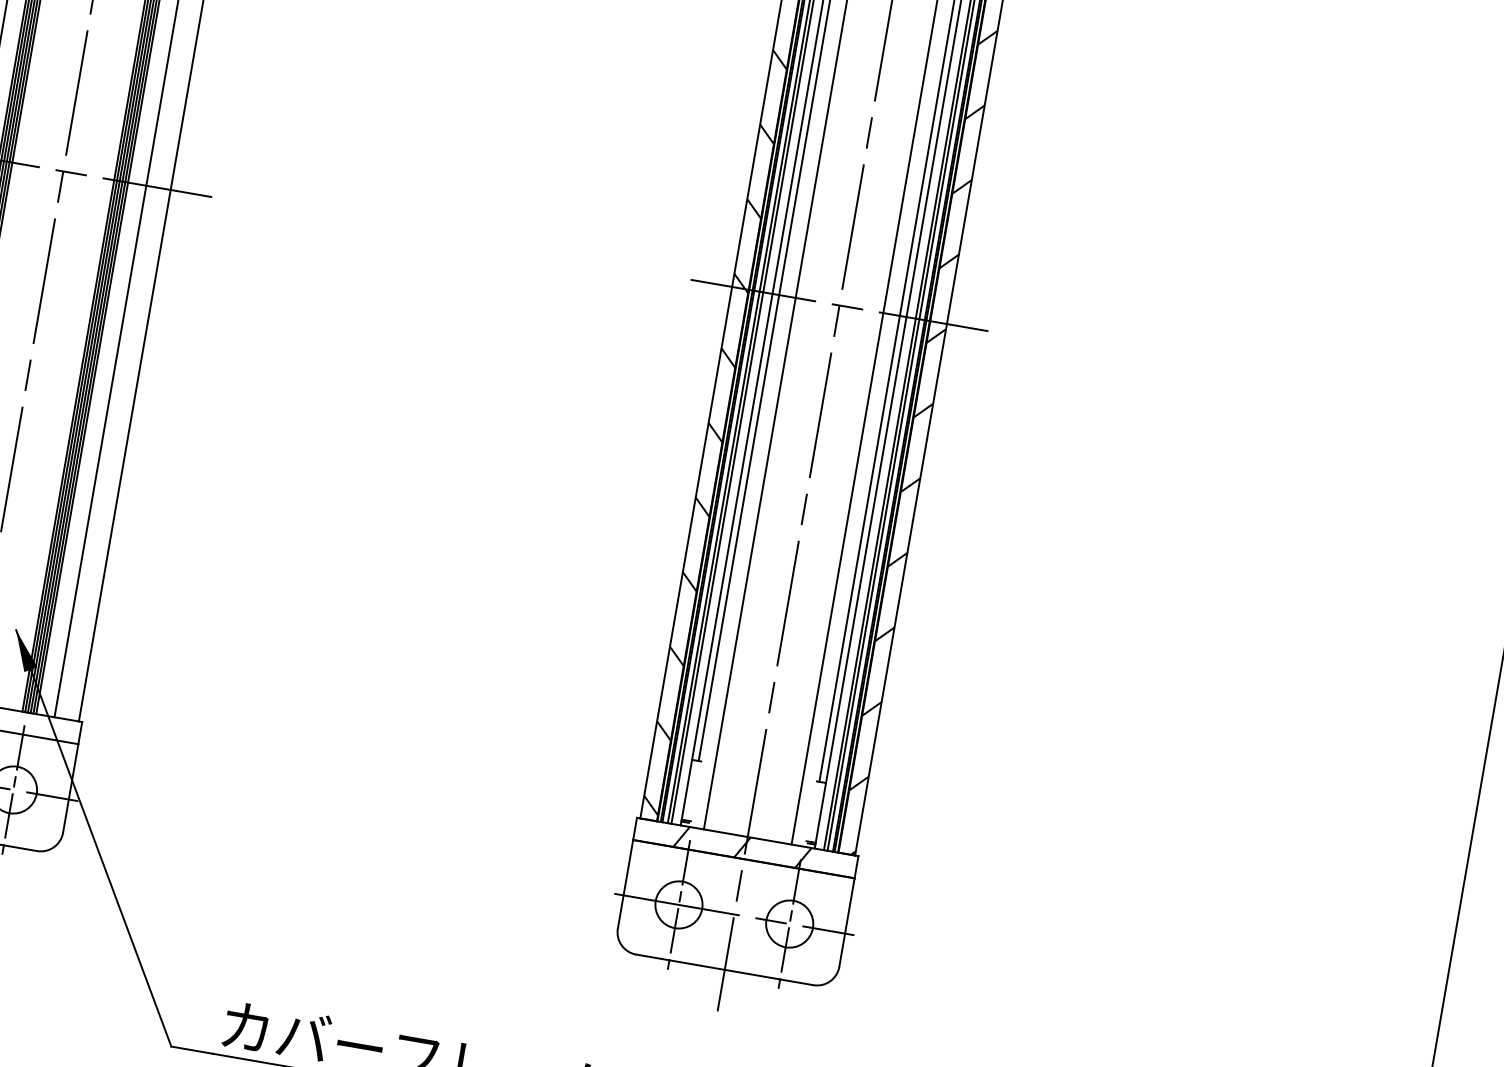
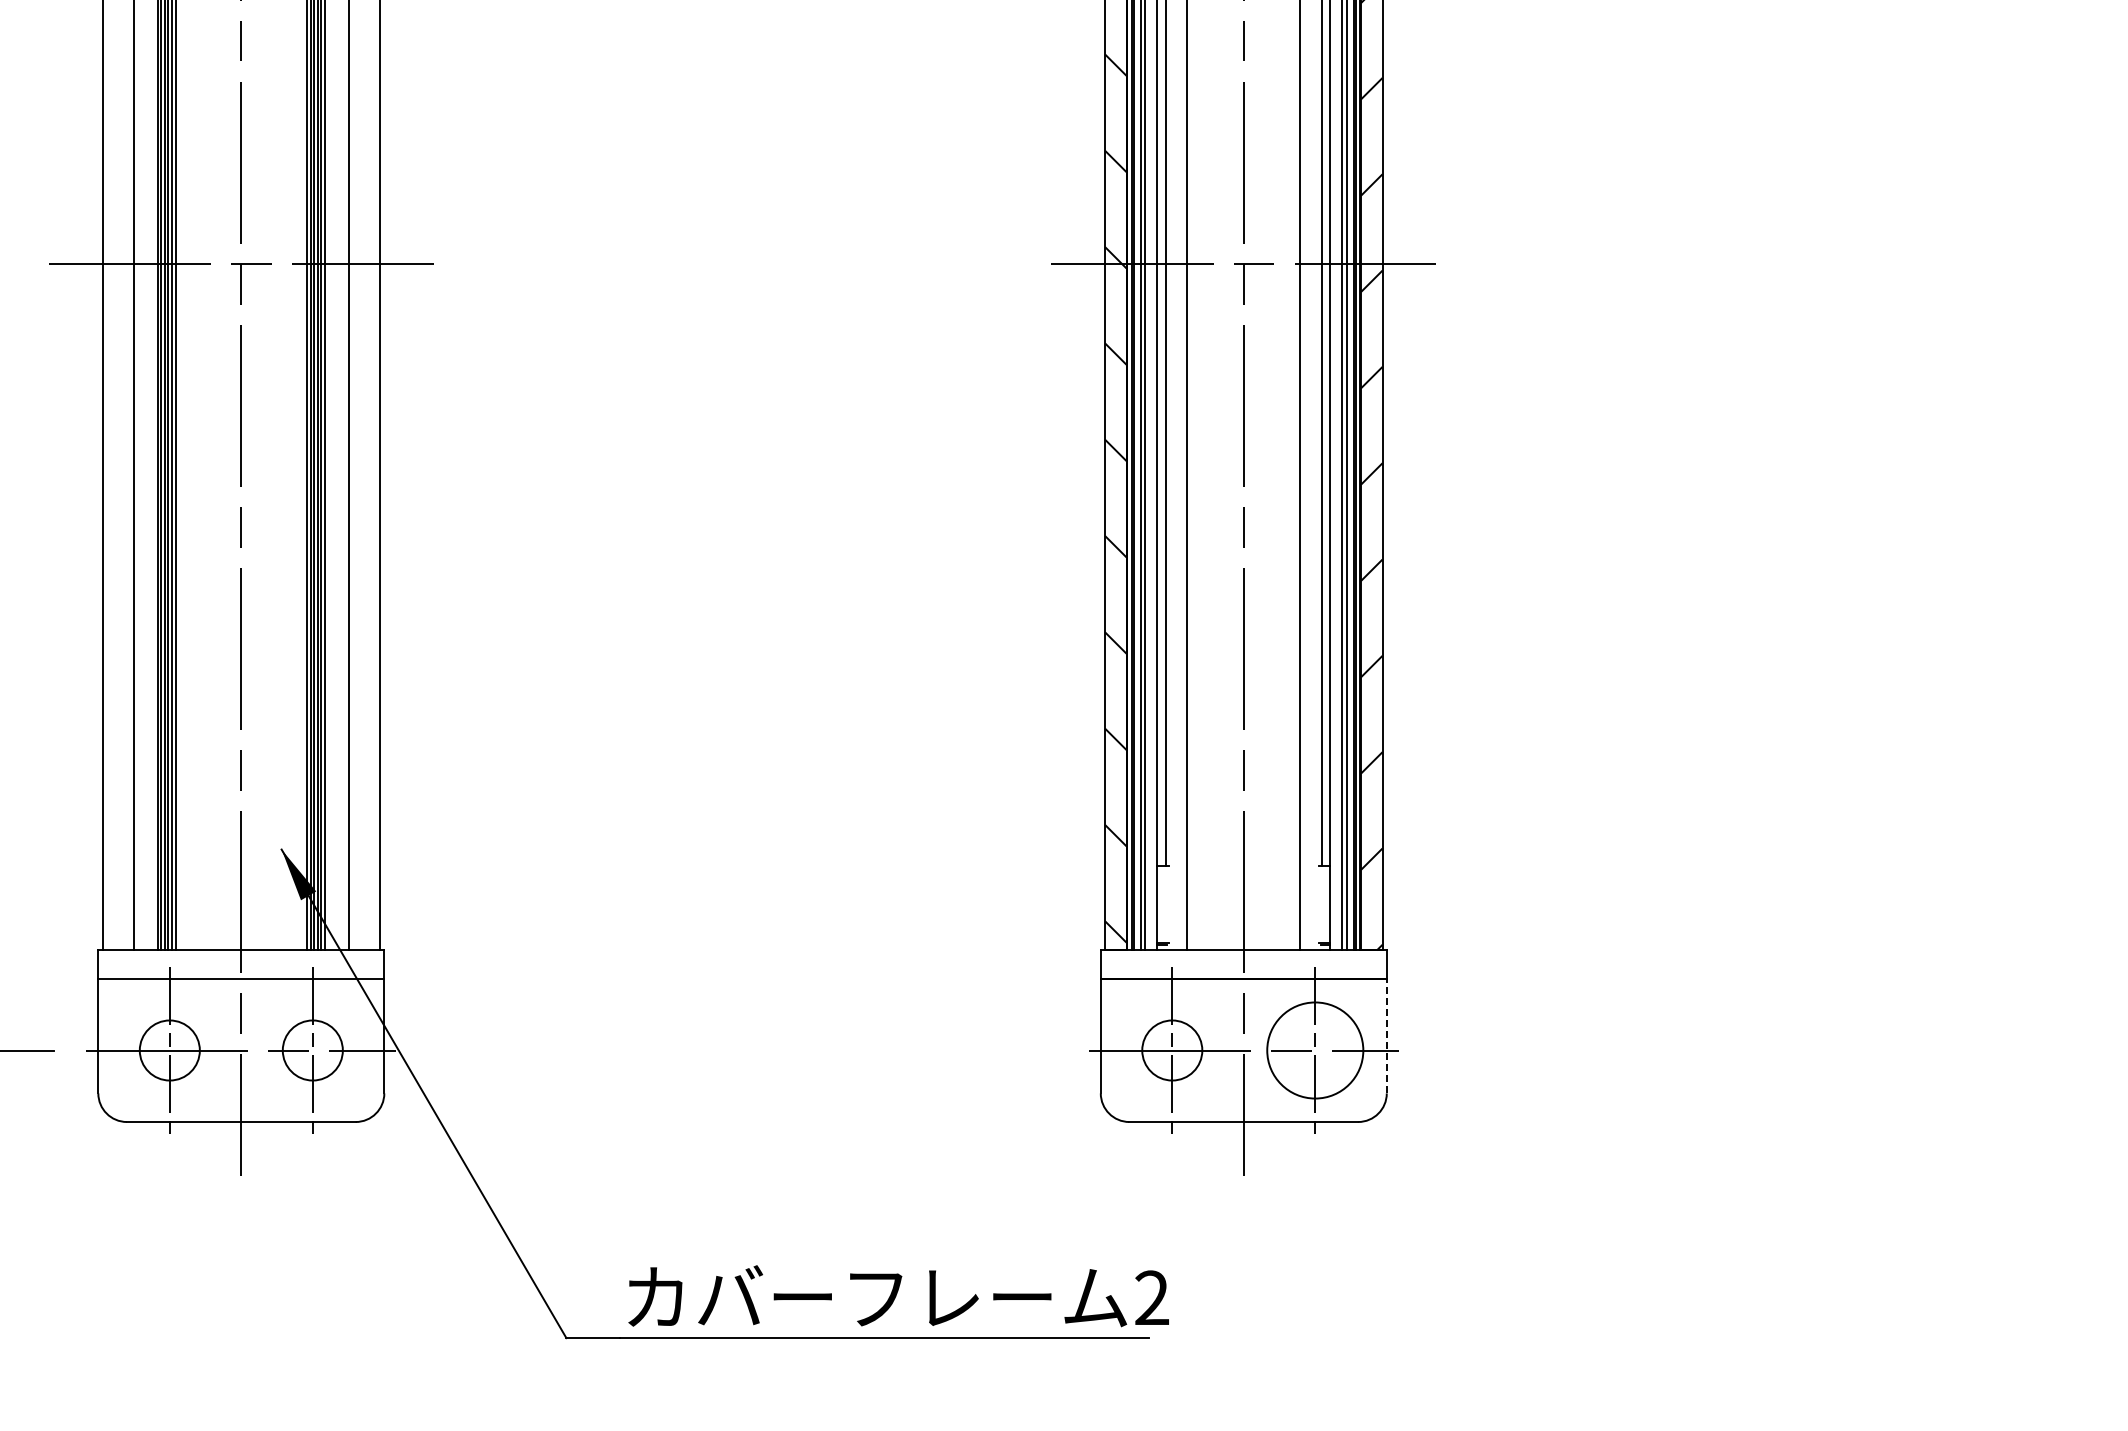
hatch: (742, 847) -> (1239, 964), removed
line: (846, 921) -> (1386, 1035), solid -> dashed
circle: (789, 924) -> (1315, 1050), size x1.6

